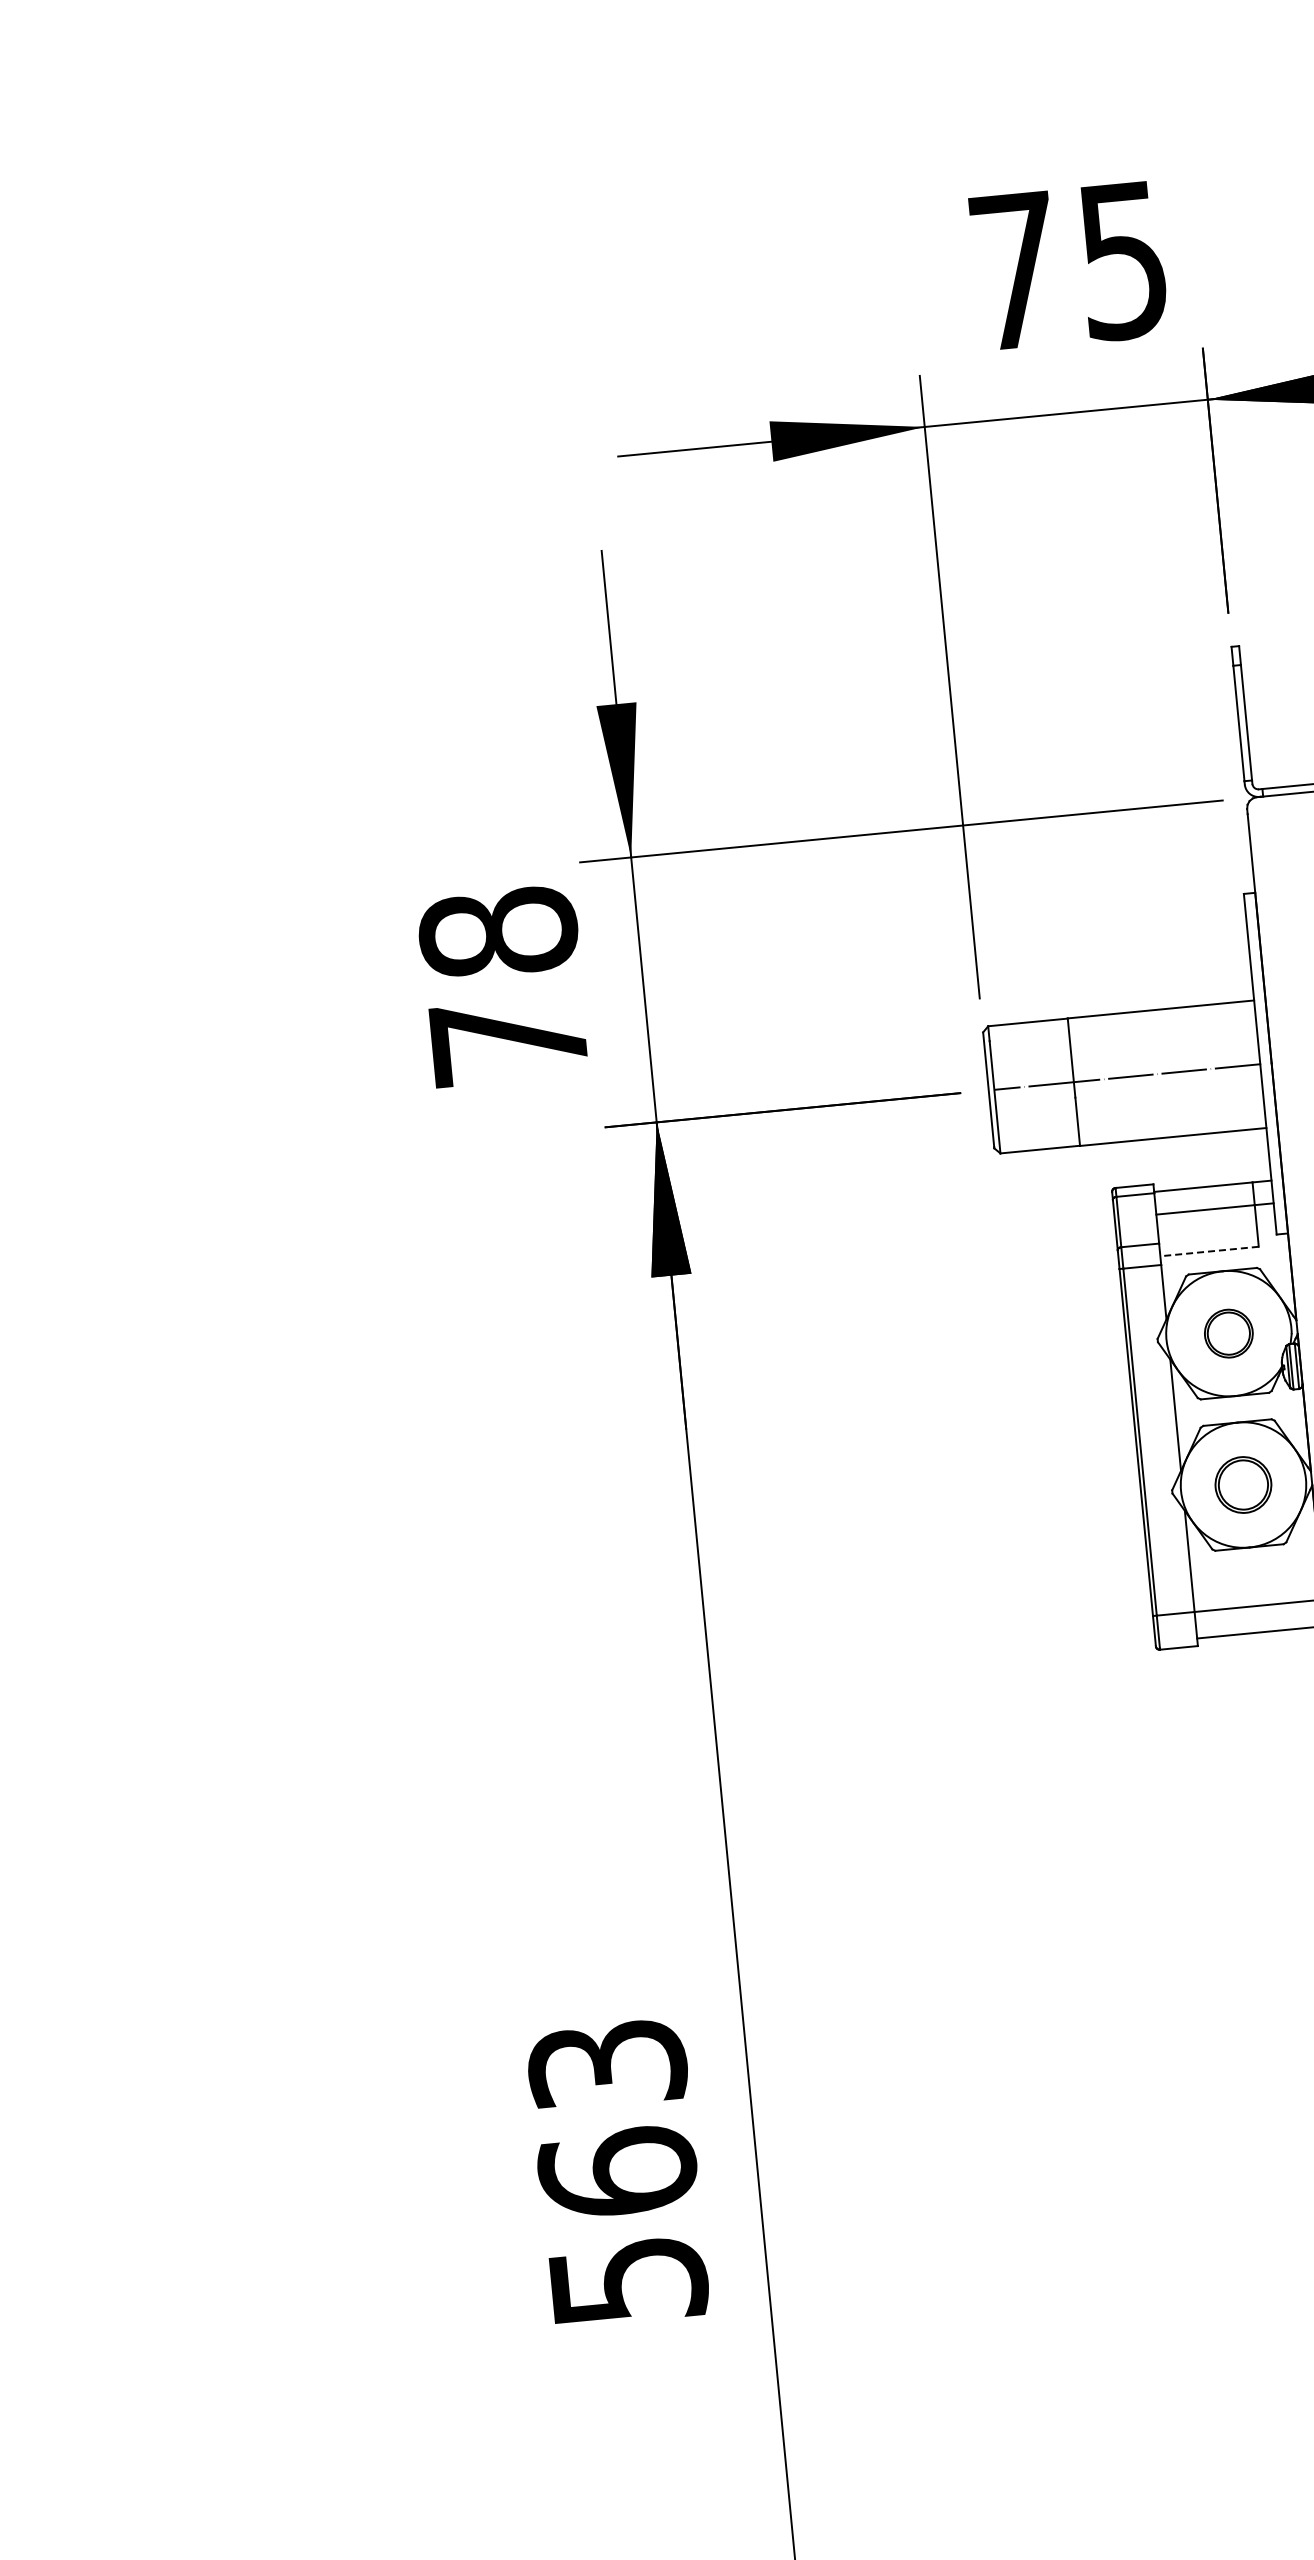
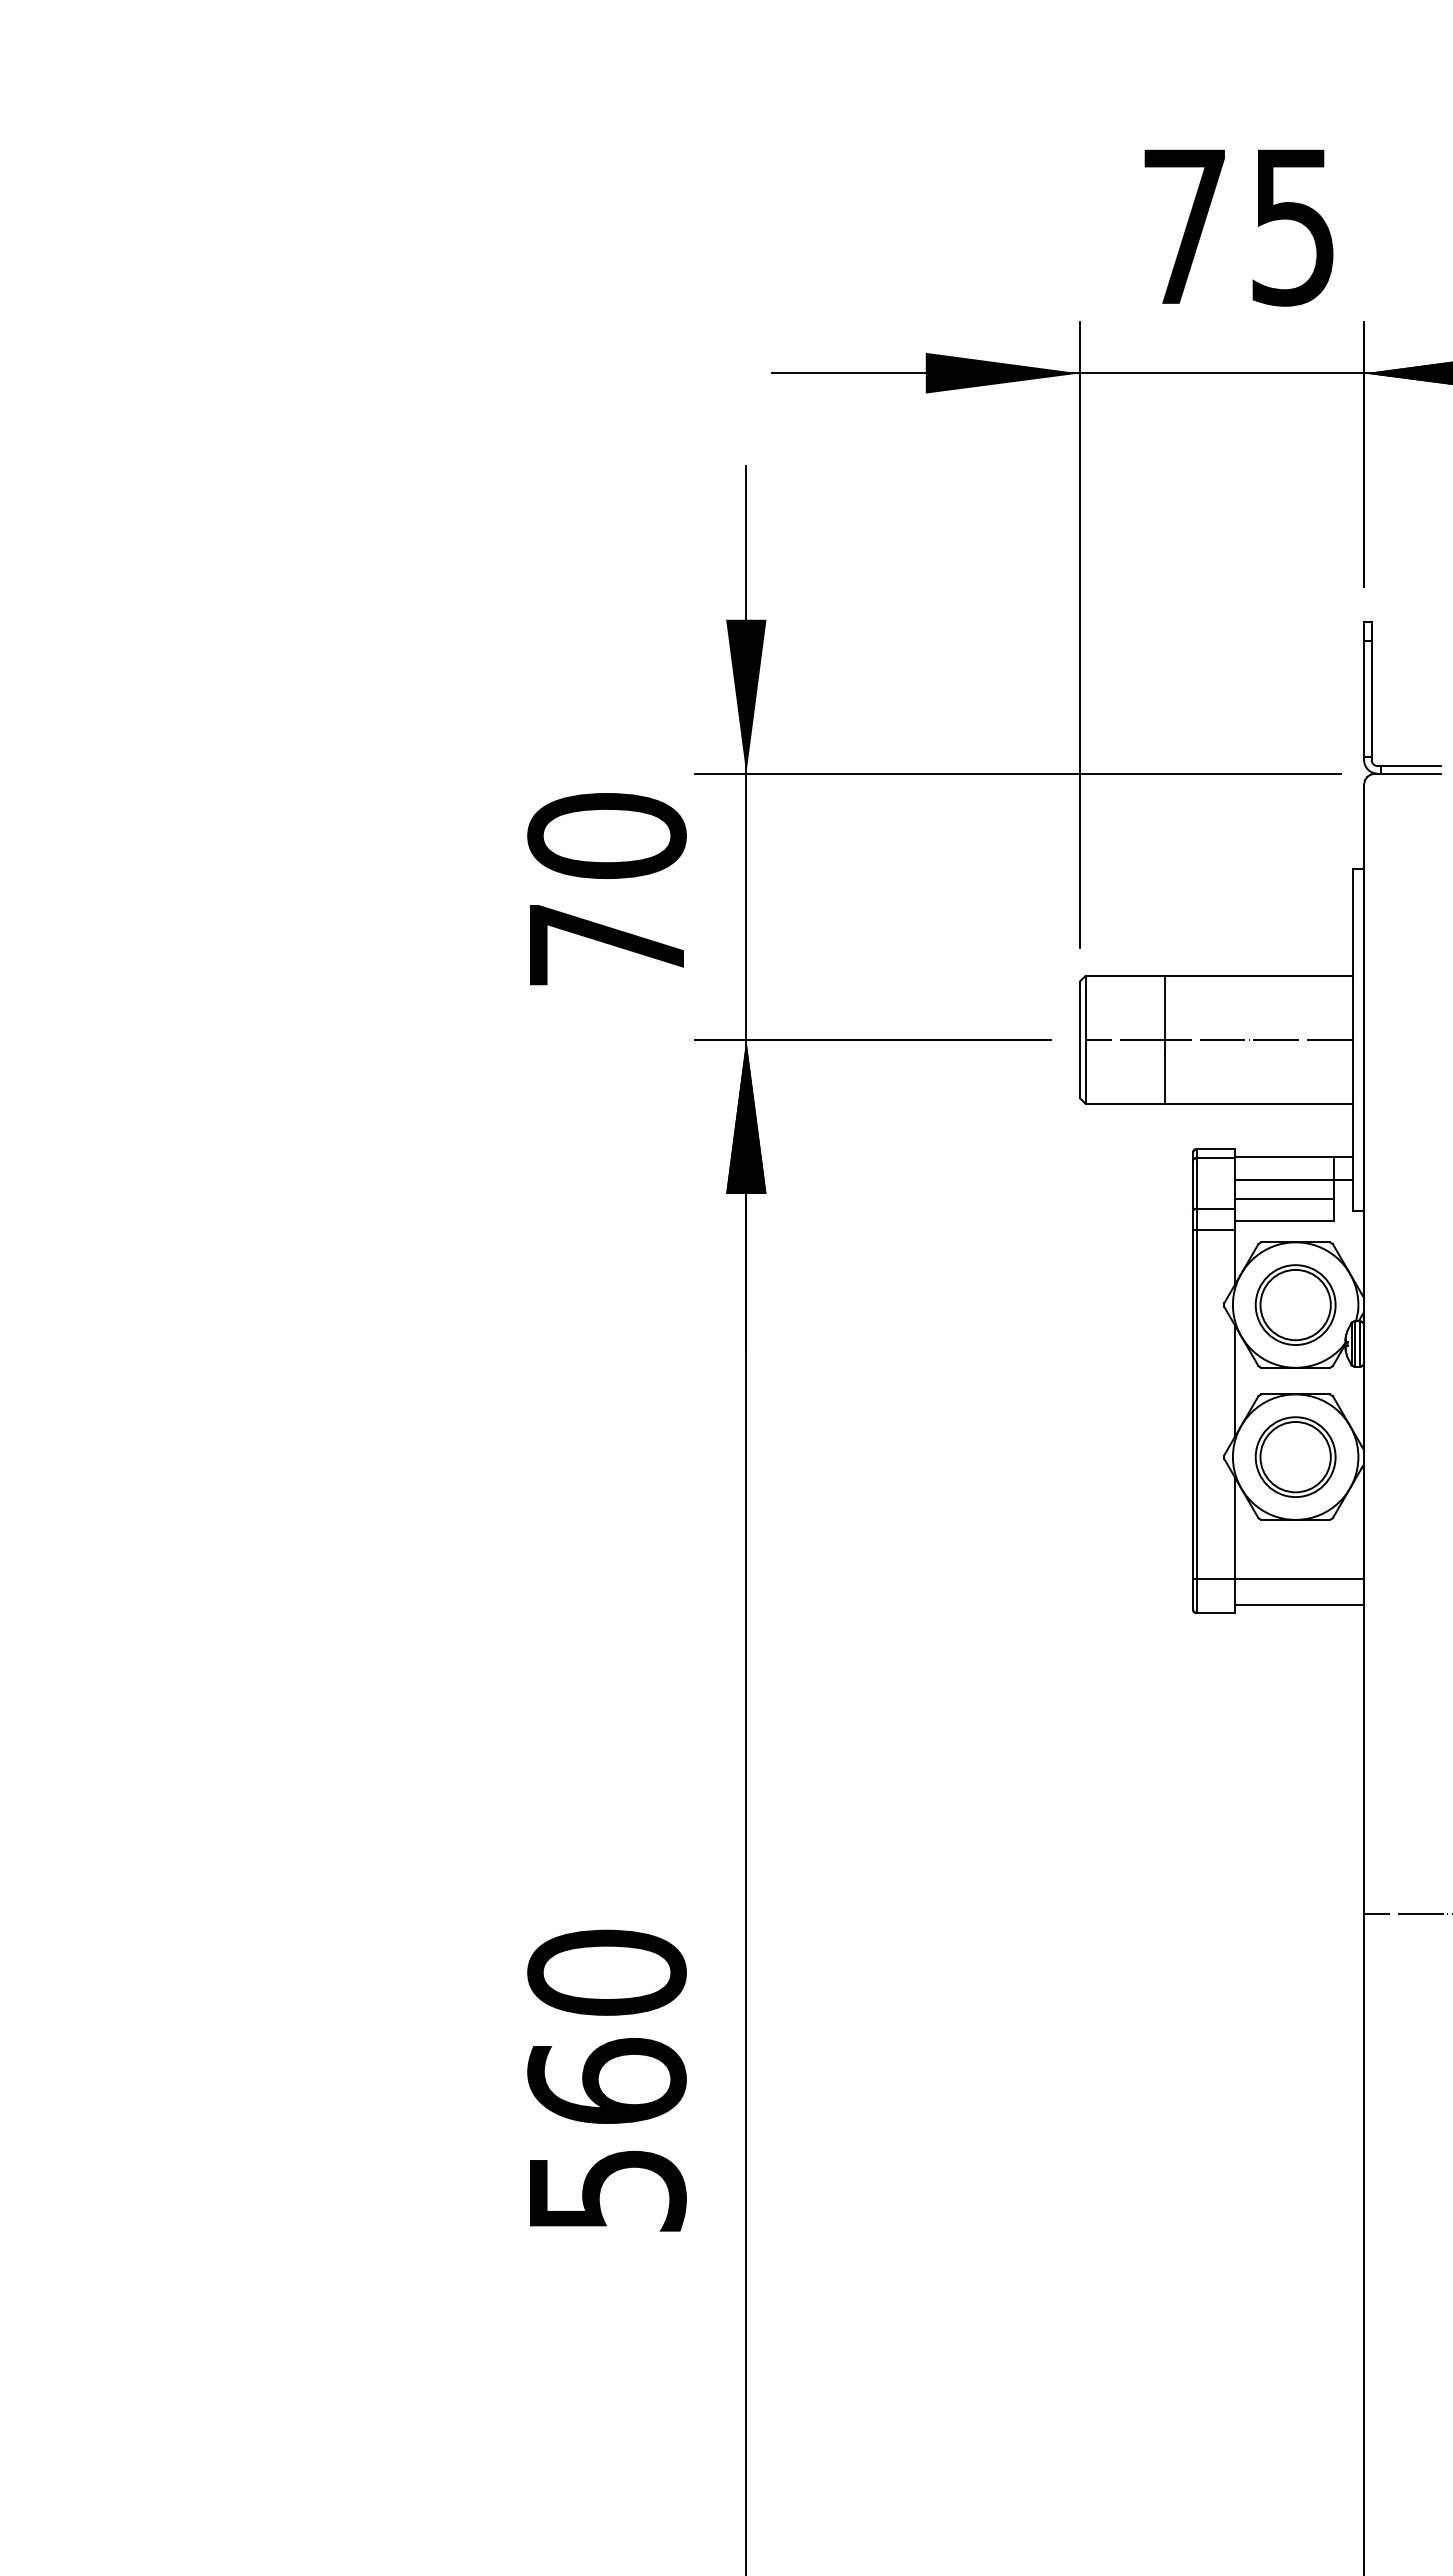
text: (498, 933) -> (606, 836), 78 -> 70
line: (1206, 1228) -> (1283, 1198), added
line: (1208, 1251) -> (1283, 1221), dashed -> solid
part: (1228, 1333) -> (1295, 1304), size x1.67
part: (1243, 1484) -> (1295, 1456), size x1.43
text: (606, 2064) -> (606, 1972), 563 -> 560

